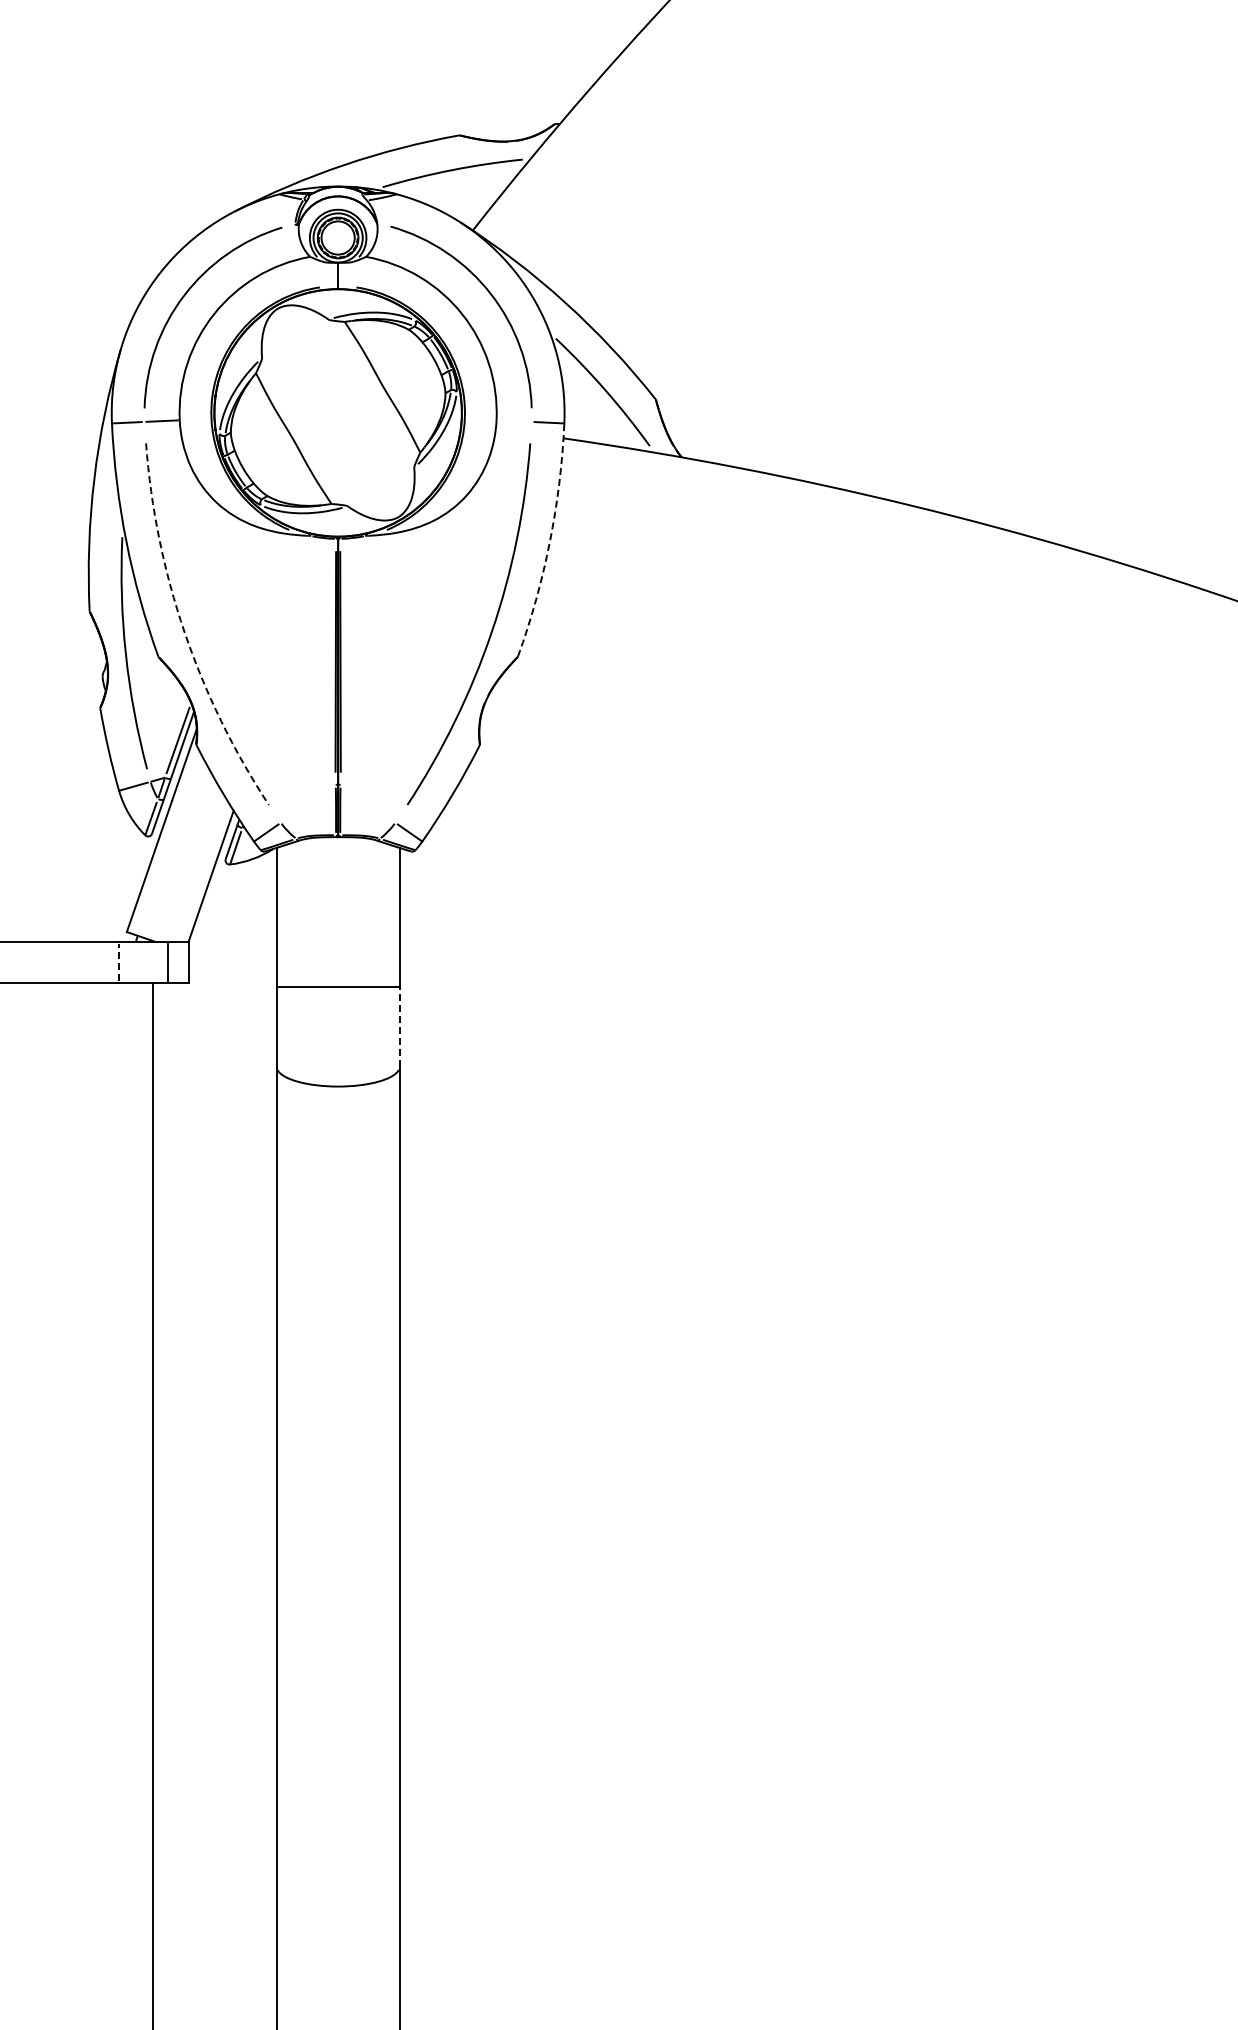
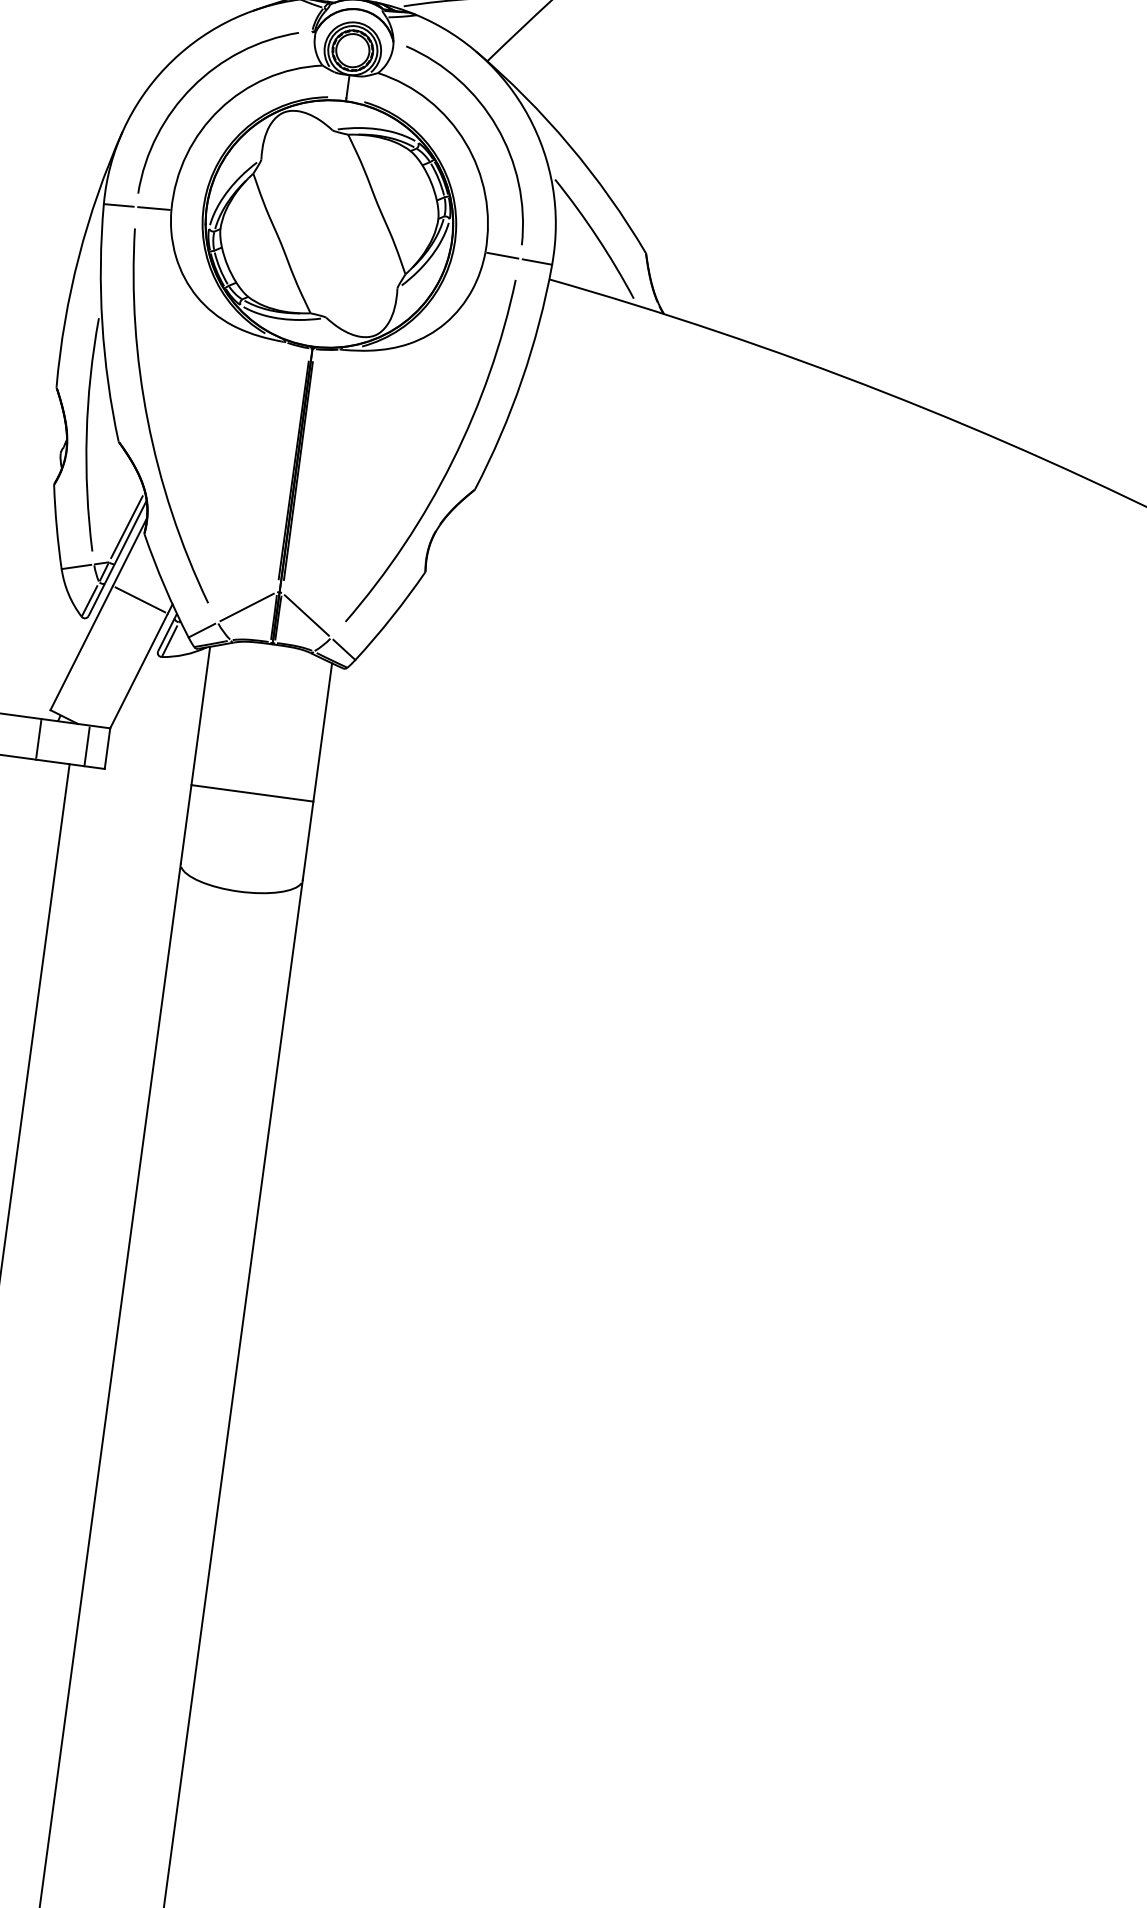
line: (513, 420) -> (502, 254), added
arc: (549, 541) -> (521, 379), dashed -> solid
arc: (184, 632) -> (147, 421), dashed -> solid
line: (307, 803) -> (246, 606), added
line: (367, 803) -> (306, 614), added
line: (201, 810) -> (140, 599), added
line: (119, 962) -> (39, 739), dashed -> solid
line: (399, 1027) -> (307, 841), dashed -> solid

